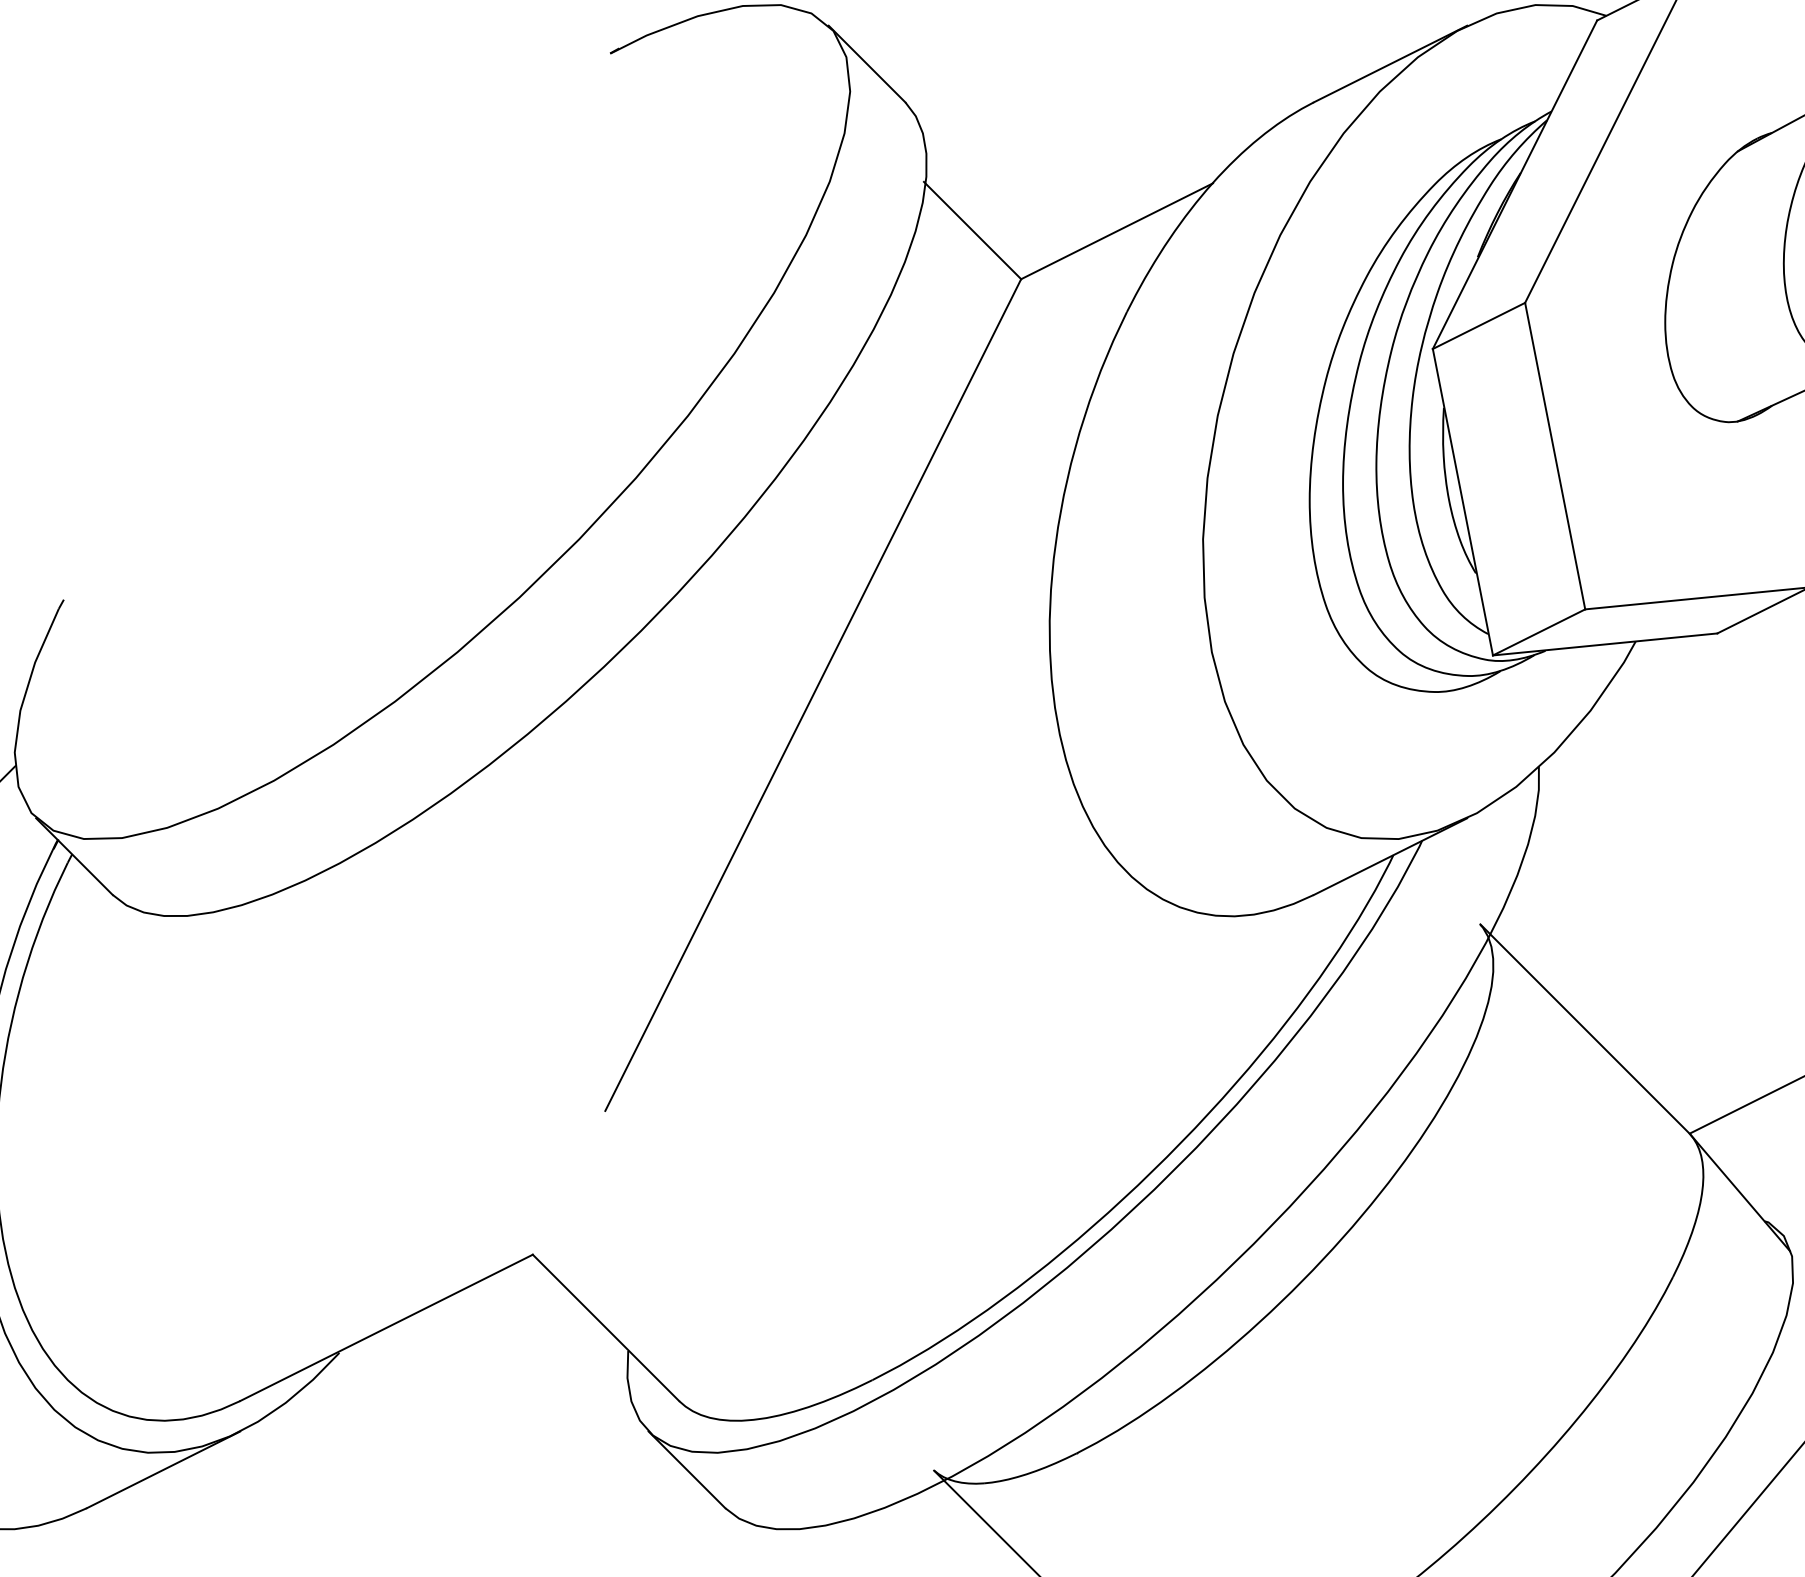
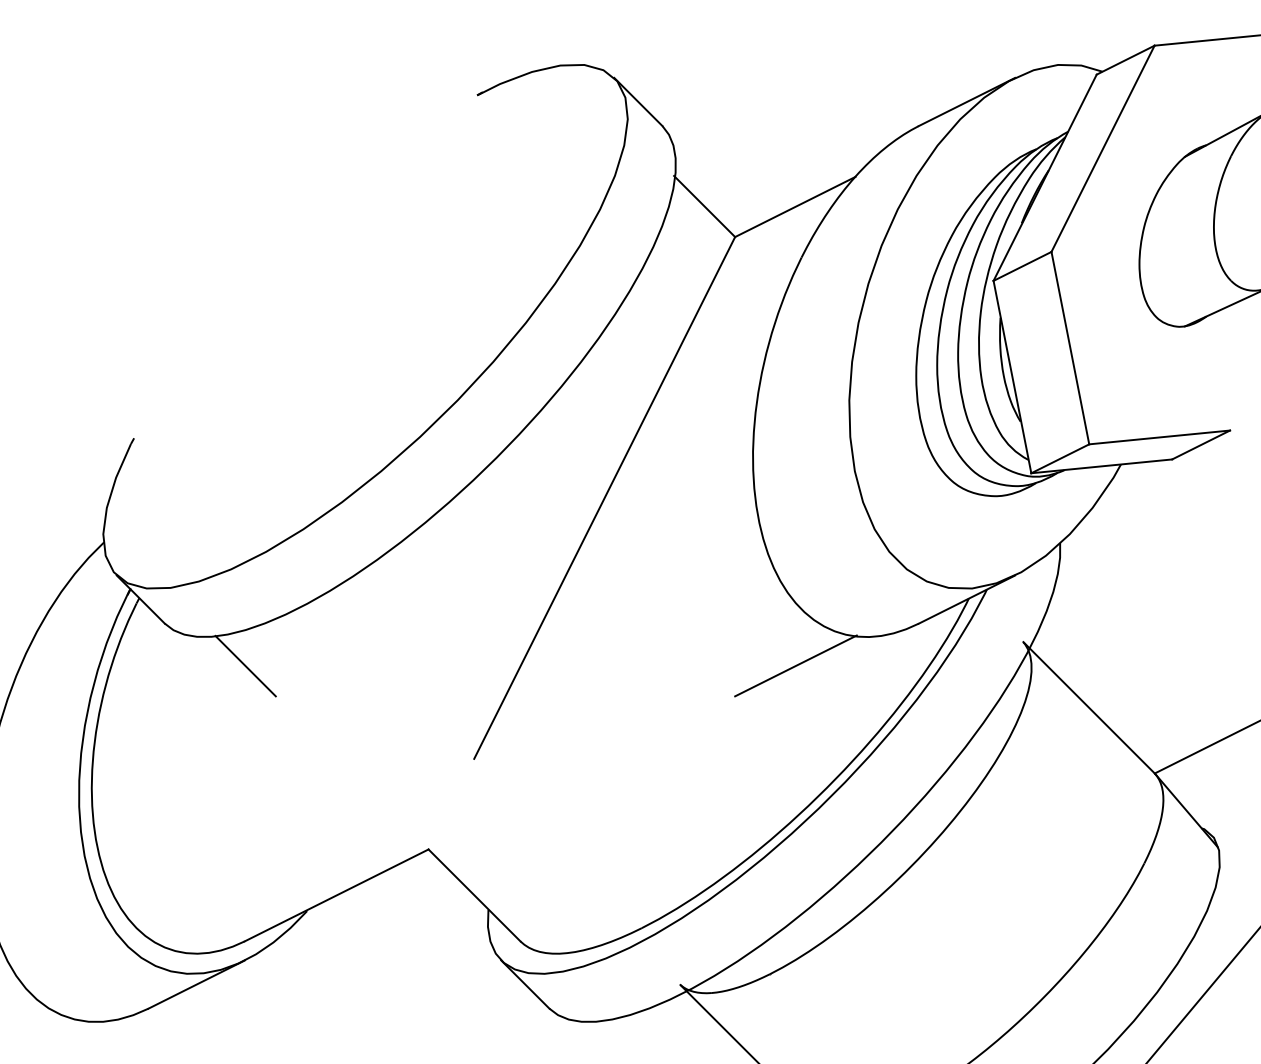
line: (241, 961) -> (245, 665), added
line: (1117, 961) -> (795, 665), added

